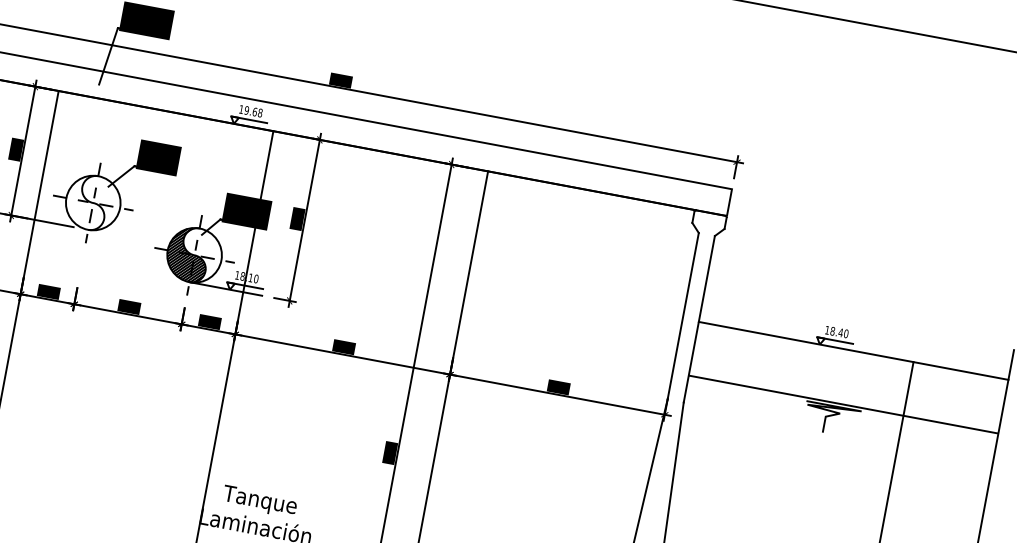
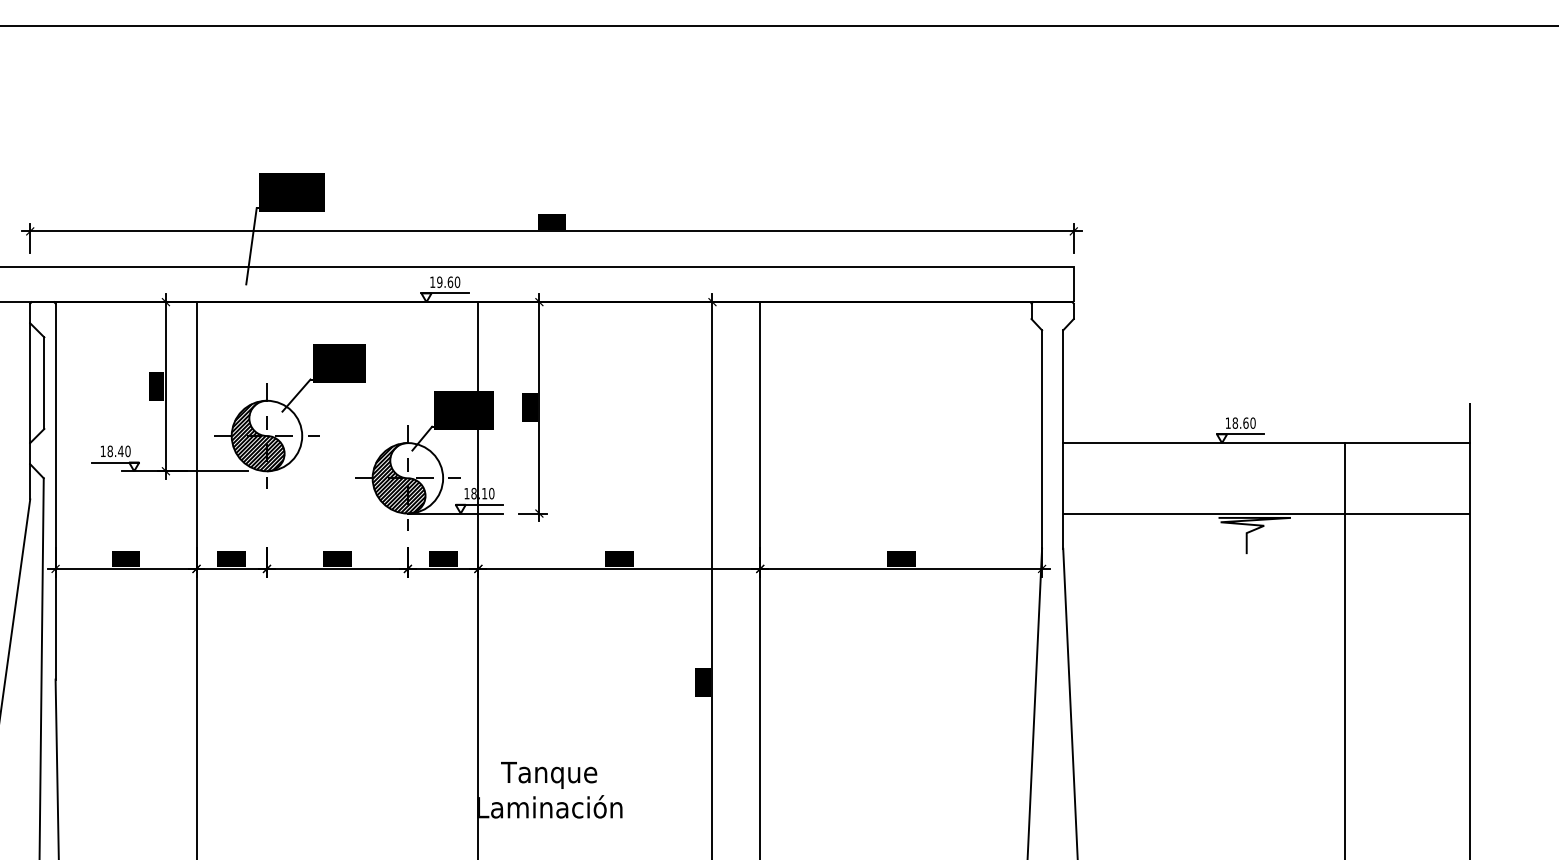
text: (260, 112) -> (457, 281), 19.68 -> 19.60
hatch: (86, 201) -> (257, 435), added
text: (840, 332) -> (1245, 422), 18.40 -> 18.60

